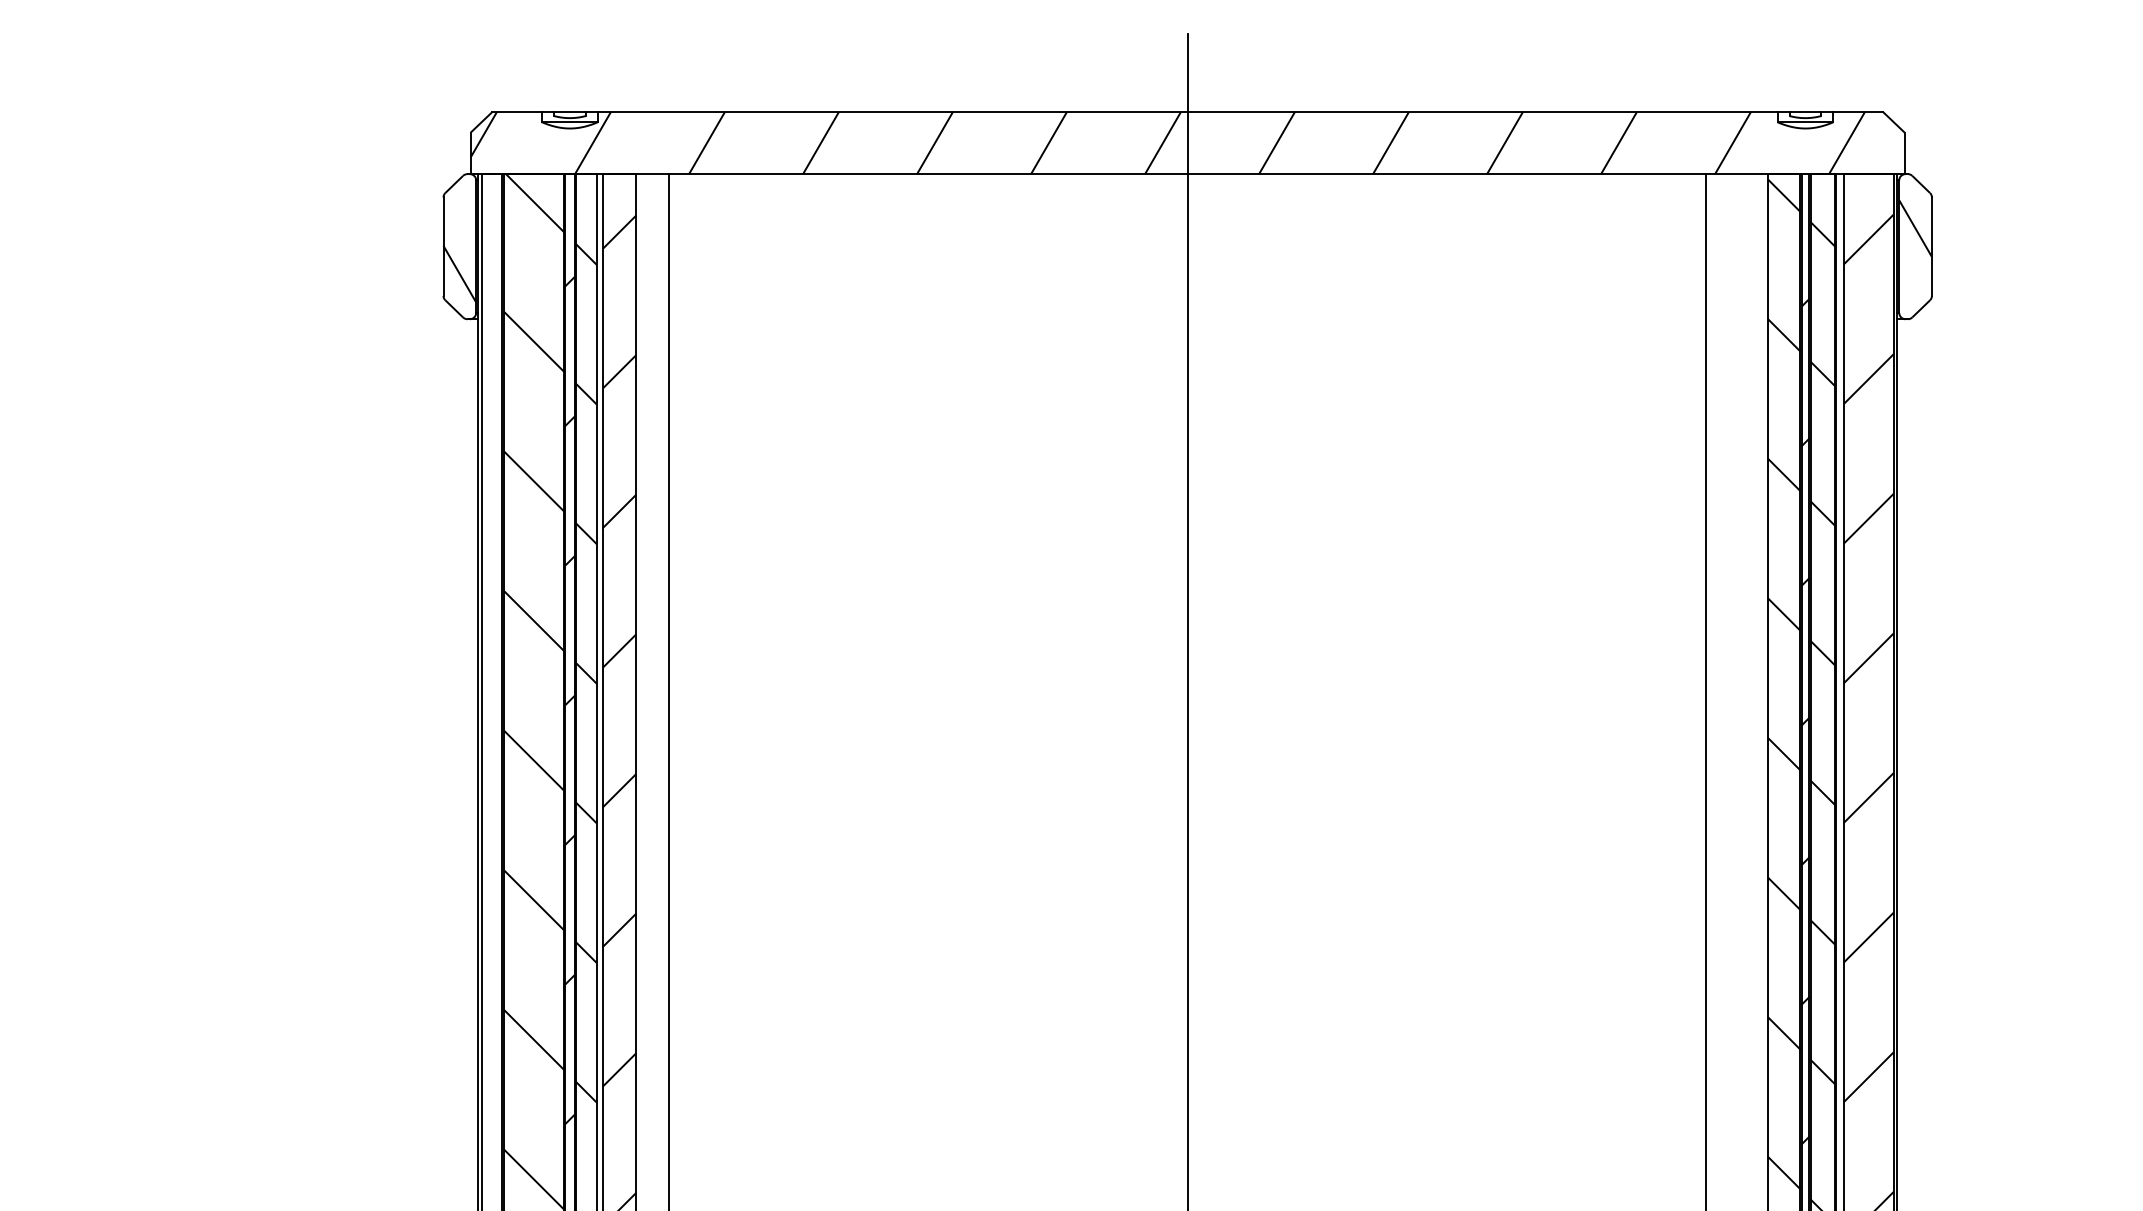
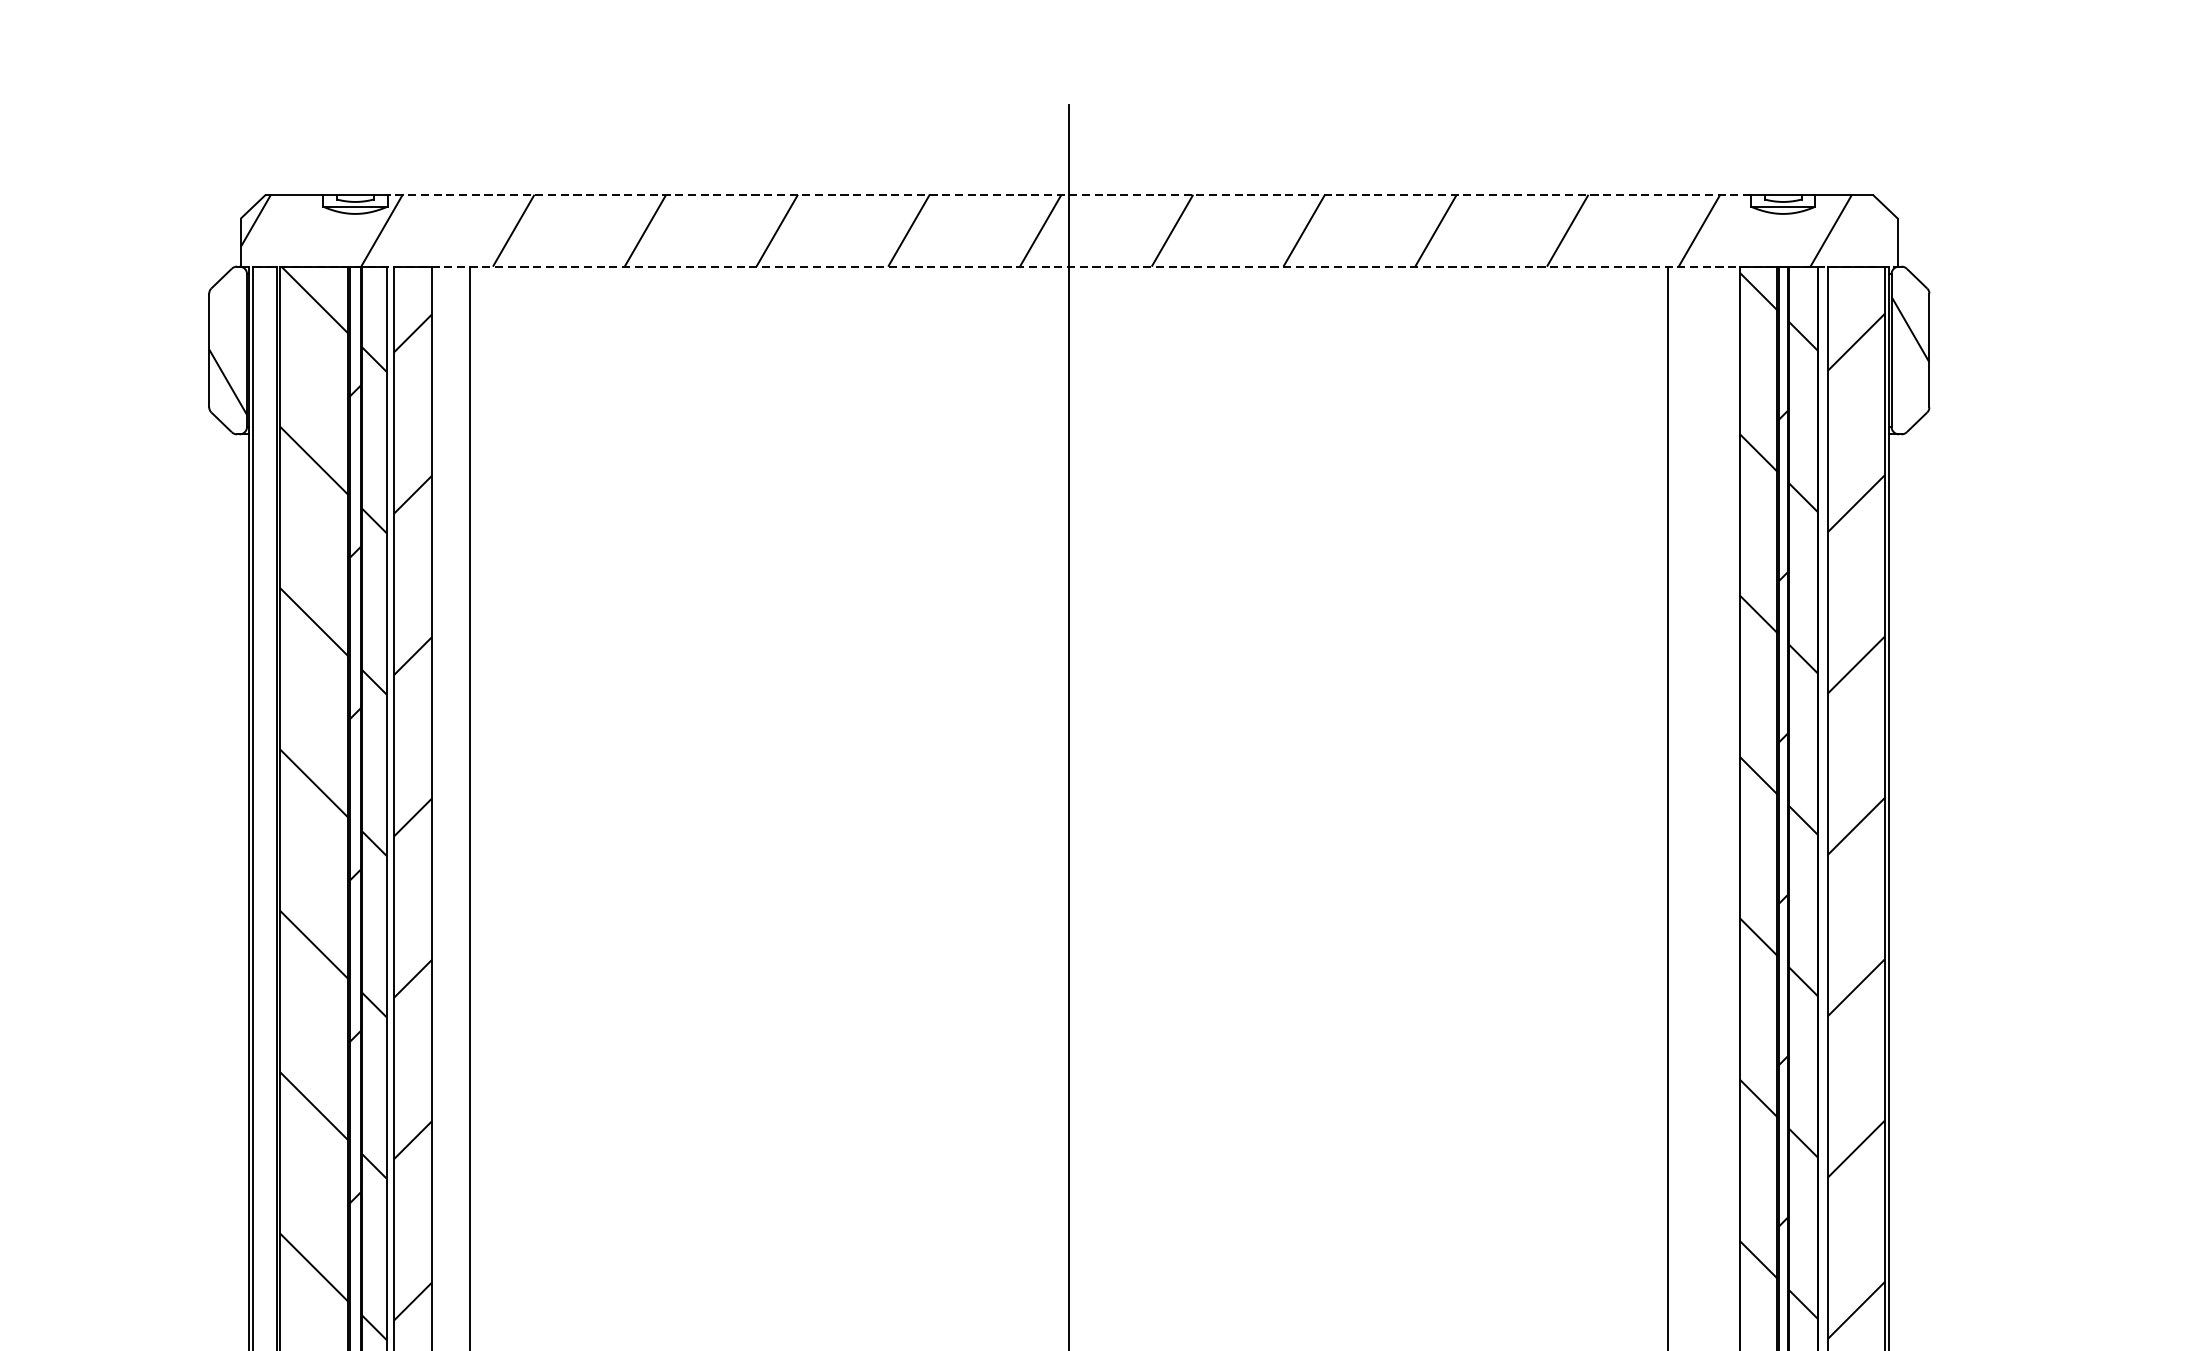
line: (1187, 111) -> (1069, 194), solid -> dashed
line: (1187, 174) -> (1069, 267), solid -> dashed

